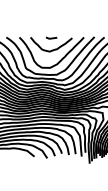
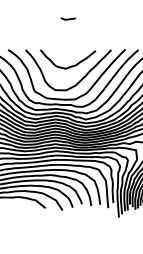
line: (51, 37) -> (68, 18), moved

